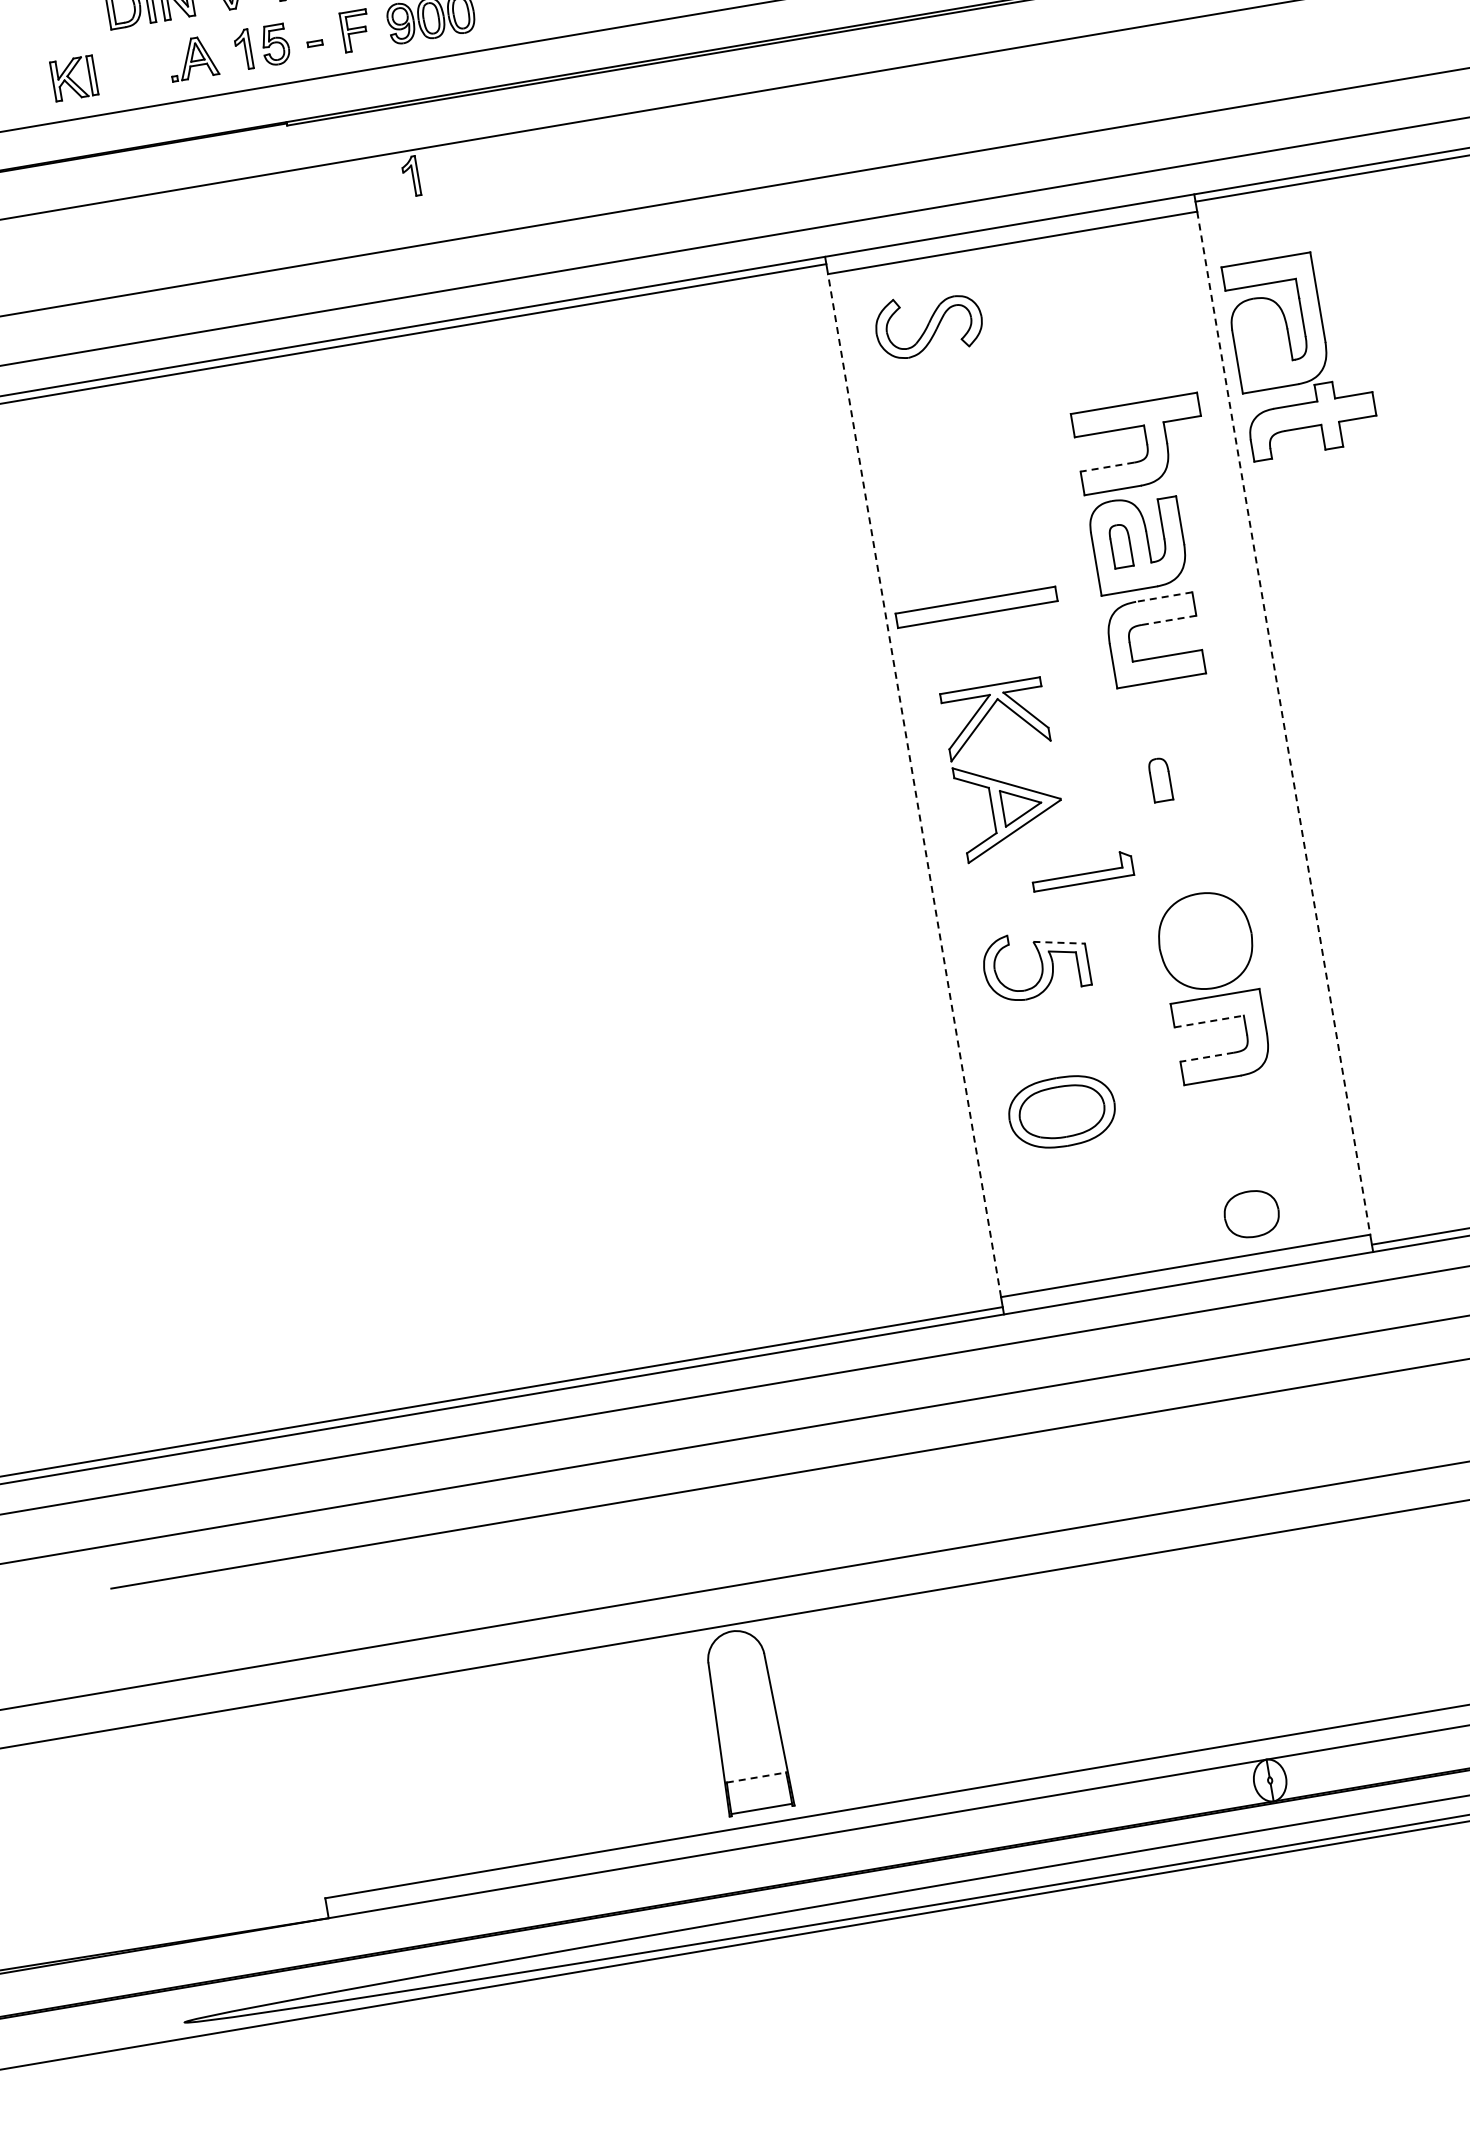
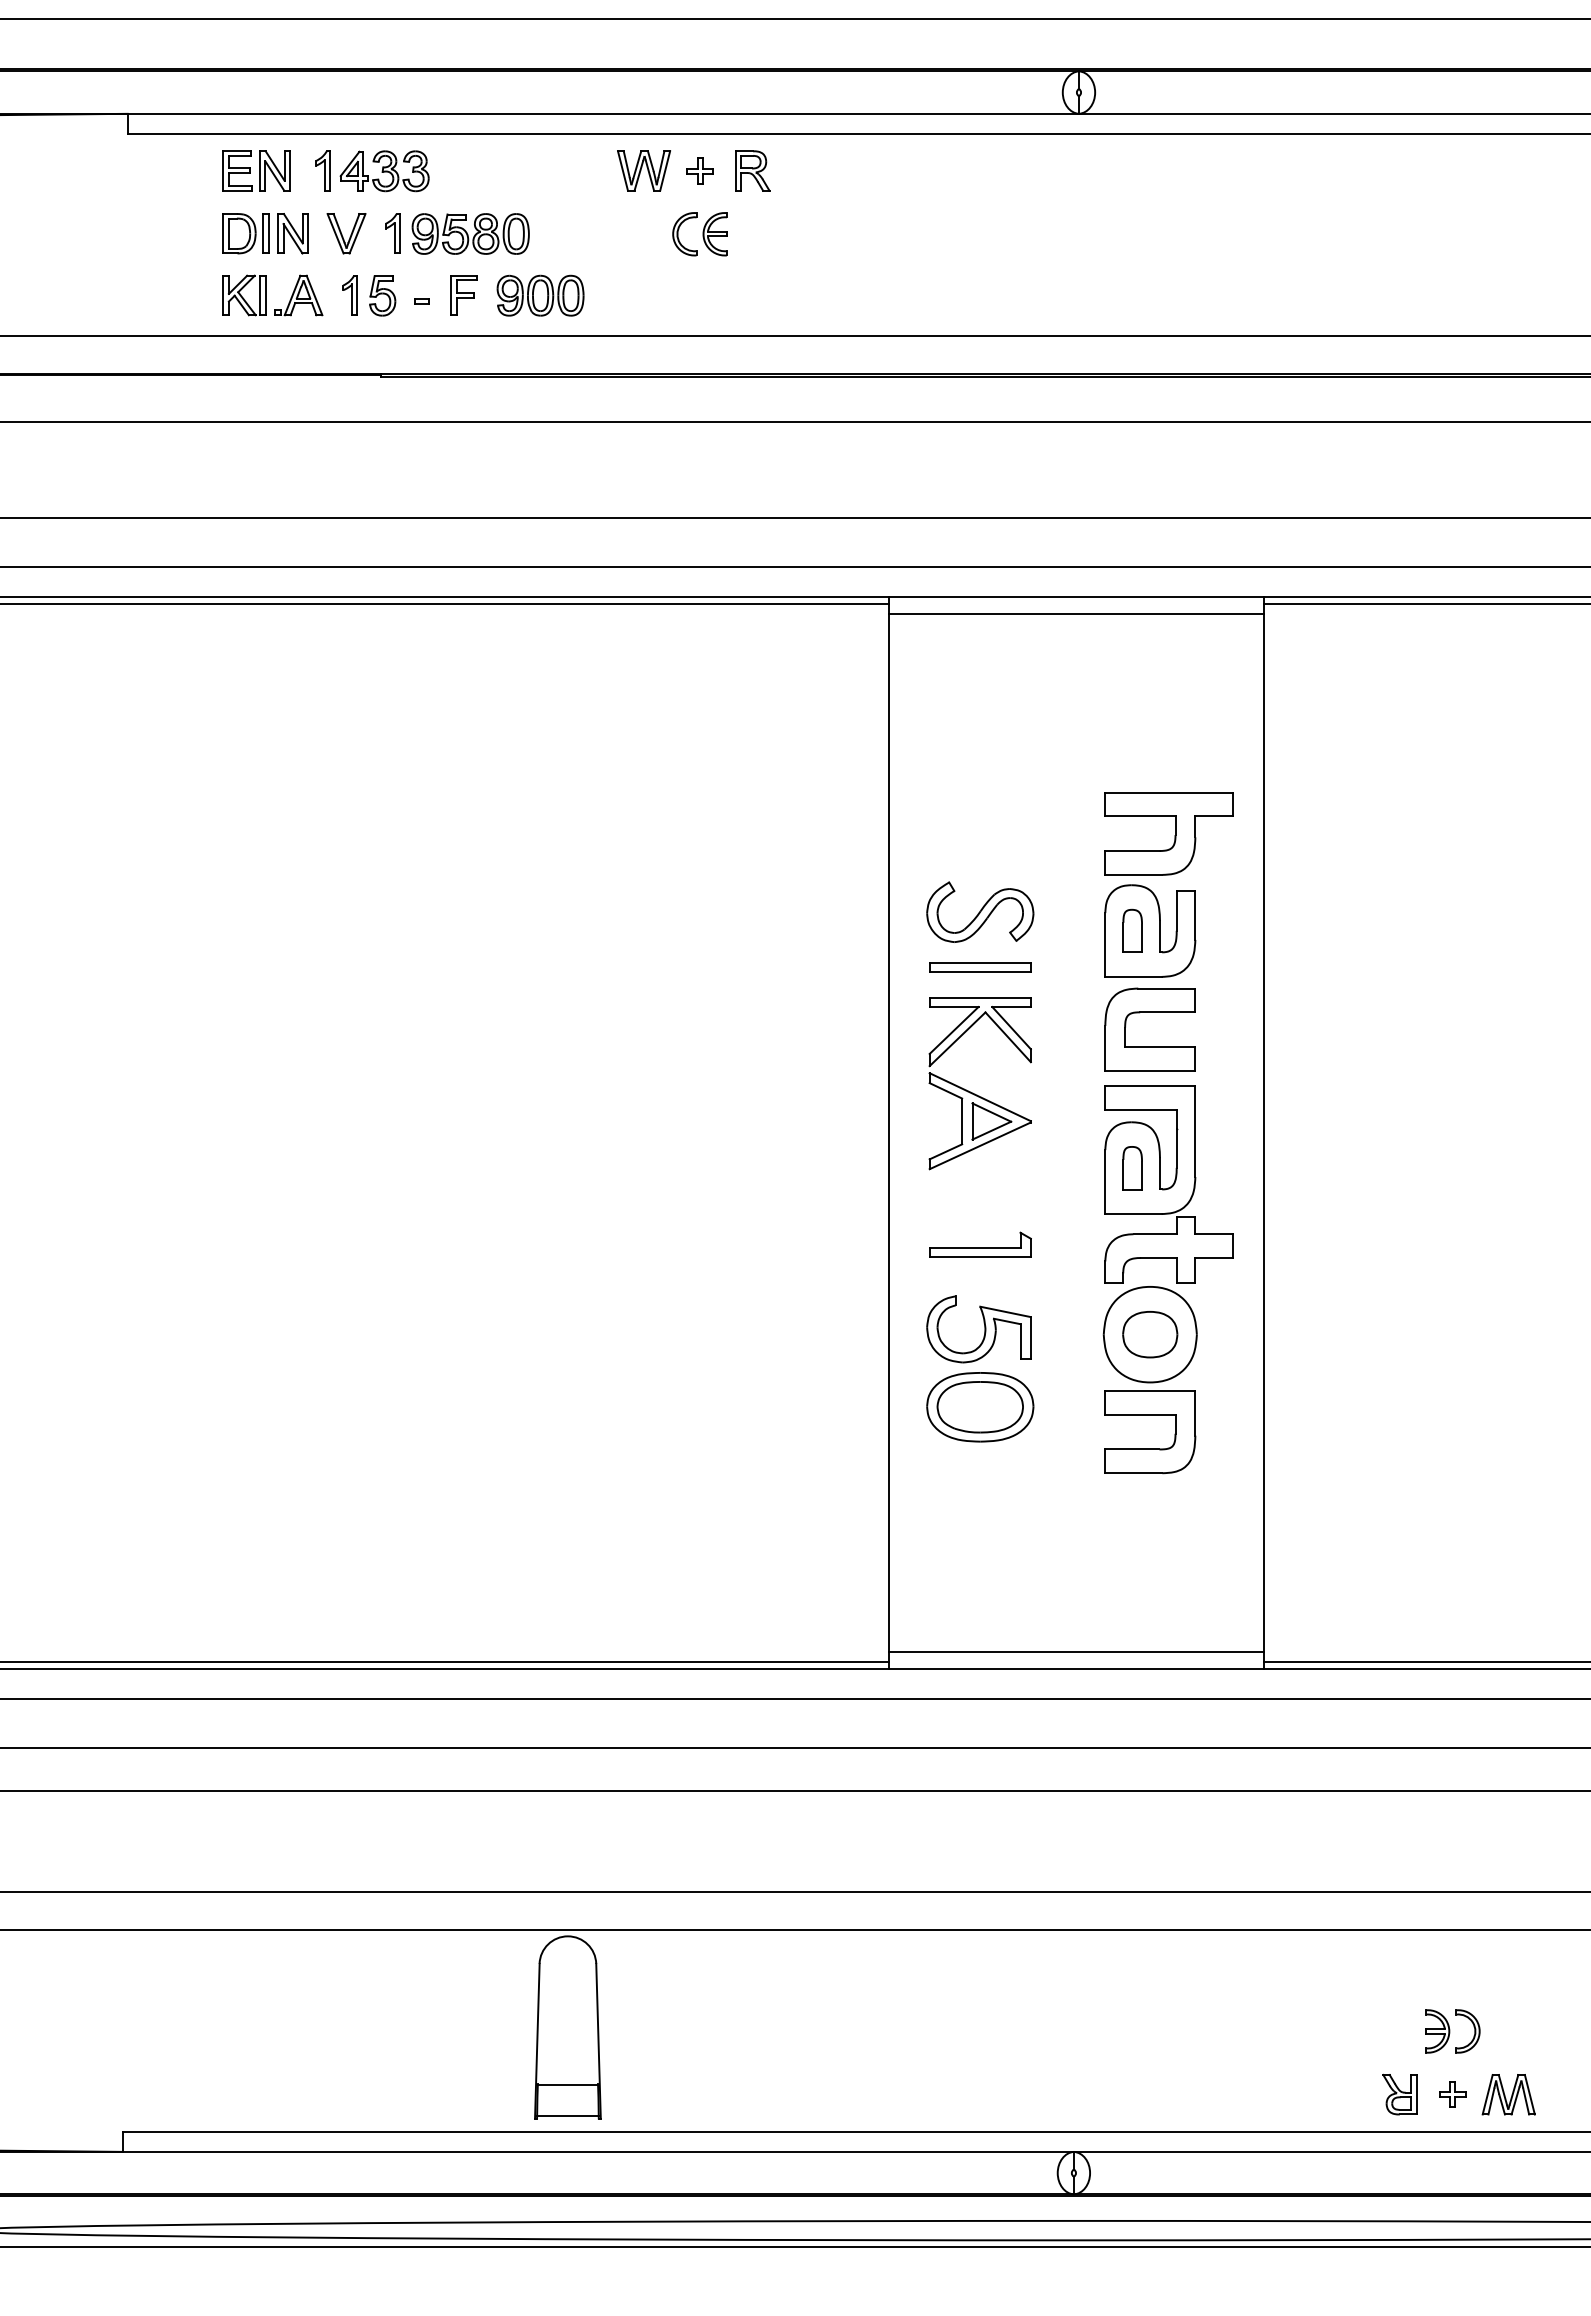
part: (74, 78) -> (244, 295), moved
part: (410, 176) -> (493, 448), removed
part: (928, 323) -> (980, 911), moved
part: (1300, 353) -> (1168, 1184), moved
line: (1106, 467) -> (1131, 851), dashed -> solid
line: (1163, 597) -> (1166, 988), dashed -> solid
part: (976, 607) -> (980, 967), size x0.62
line: (1168, 620) -> (1167, 1012), dashed -> solid
line: (1283, 722) -> (1263, 1132), dashed -> solid
part: (1001, 780) -> (975, 1093), moved
line: (914, 785) -> (889, 1132), dashed -> solid
part: (1082, 870) -> (980, 1244), moved
line: (1059, 942) -> (1005, 1311), dashed -> solid
line: (1209, 1021) -> (1140, 1414), dashed -> solid
line: (1206, 1057) -> (1131, 1449), dashed -> solid
part: (1062, 1112) -> (980, 1407), moved
part: (1252, 1213) -> (1150, 1334), moved
line: (757, 1777) -> (568, 2084), dashed -> solid

